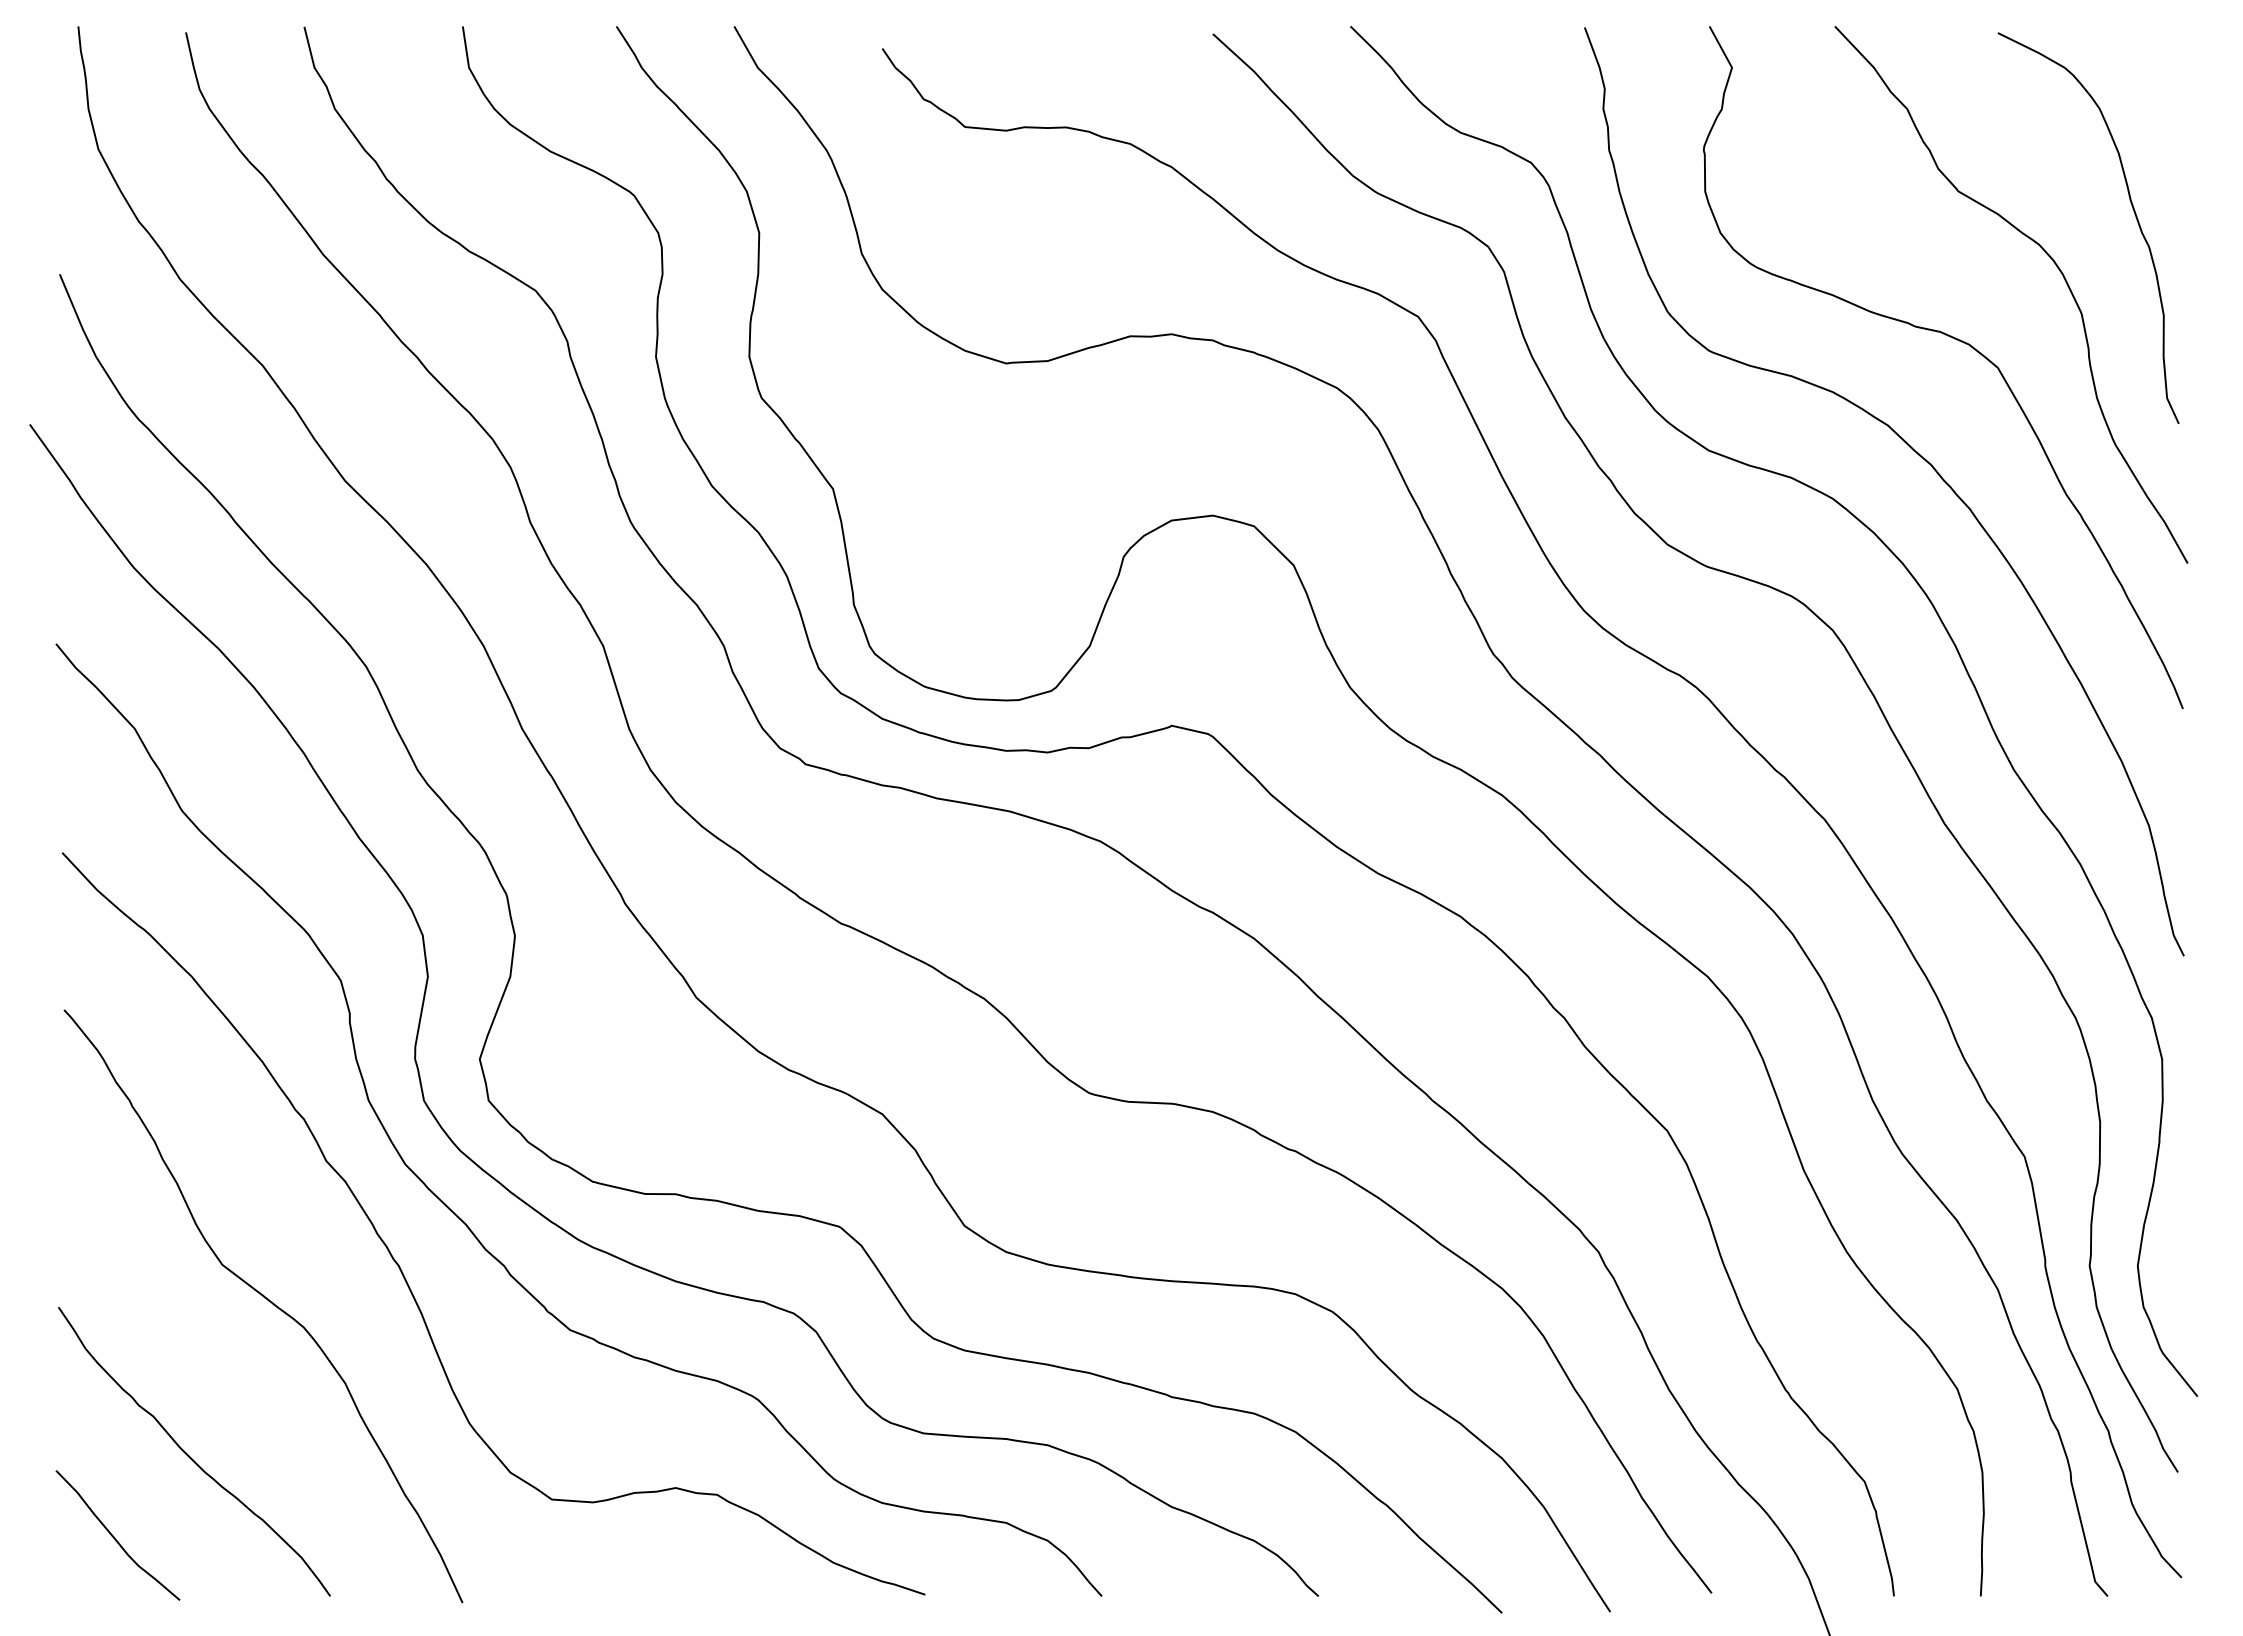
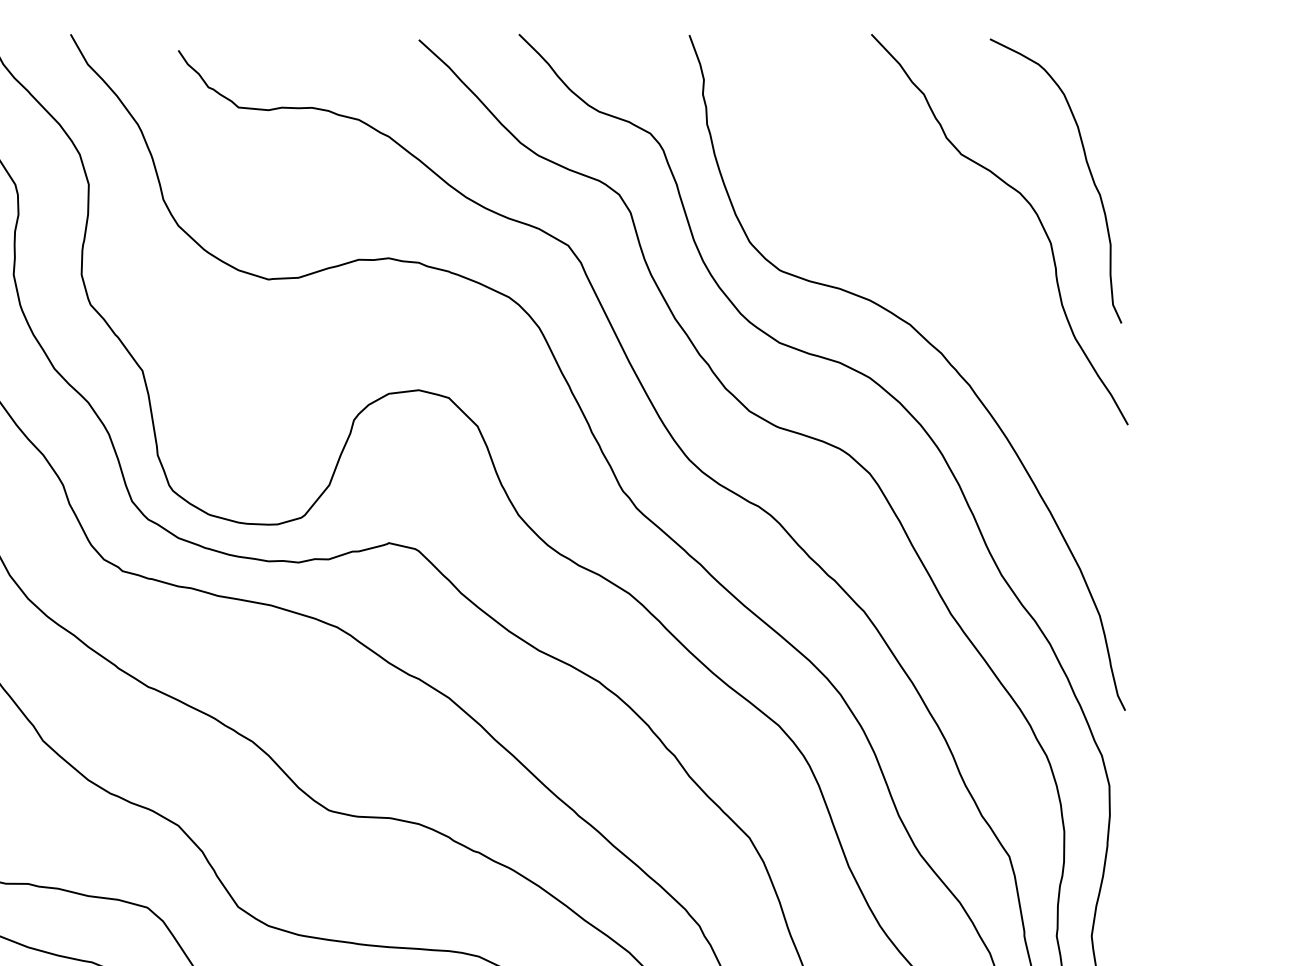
curve: (1954, 339) -> (958, 262), removed

